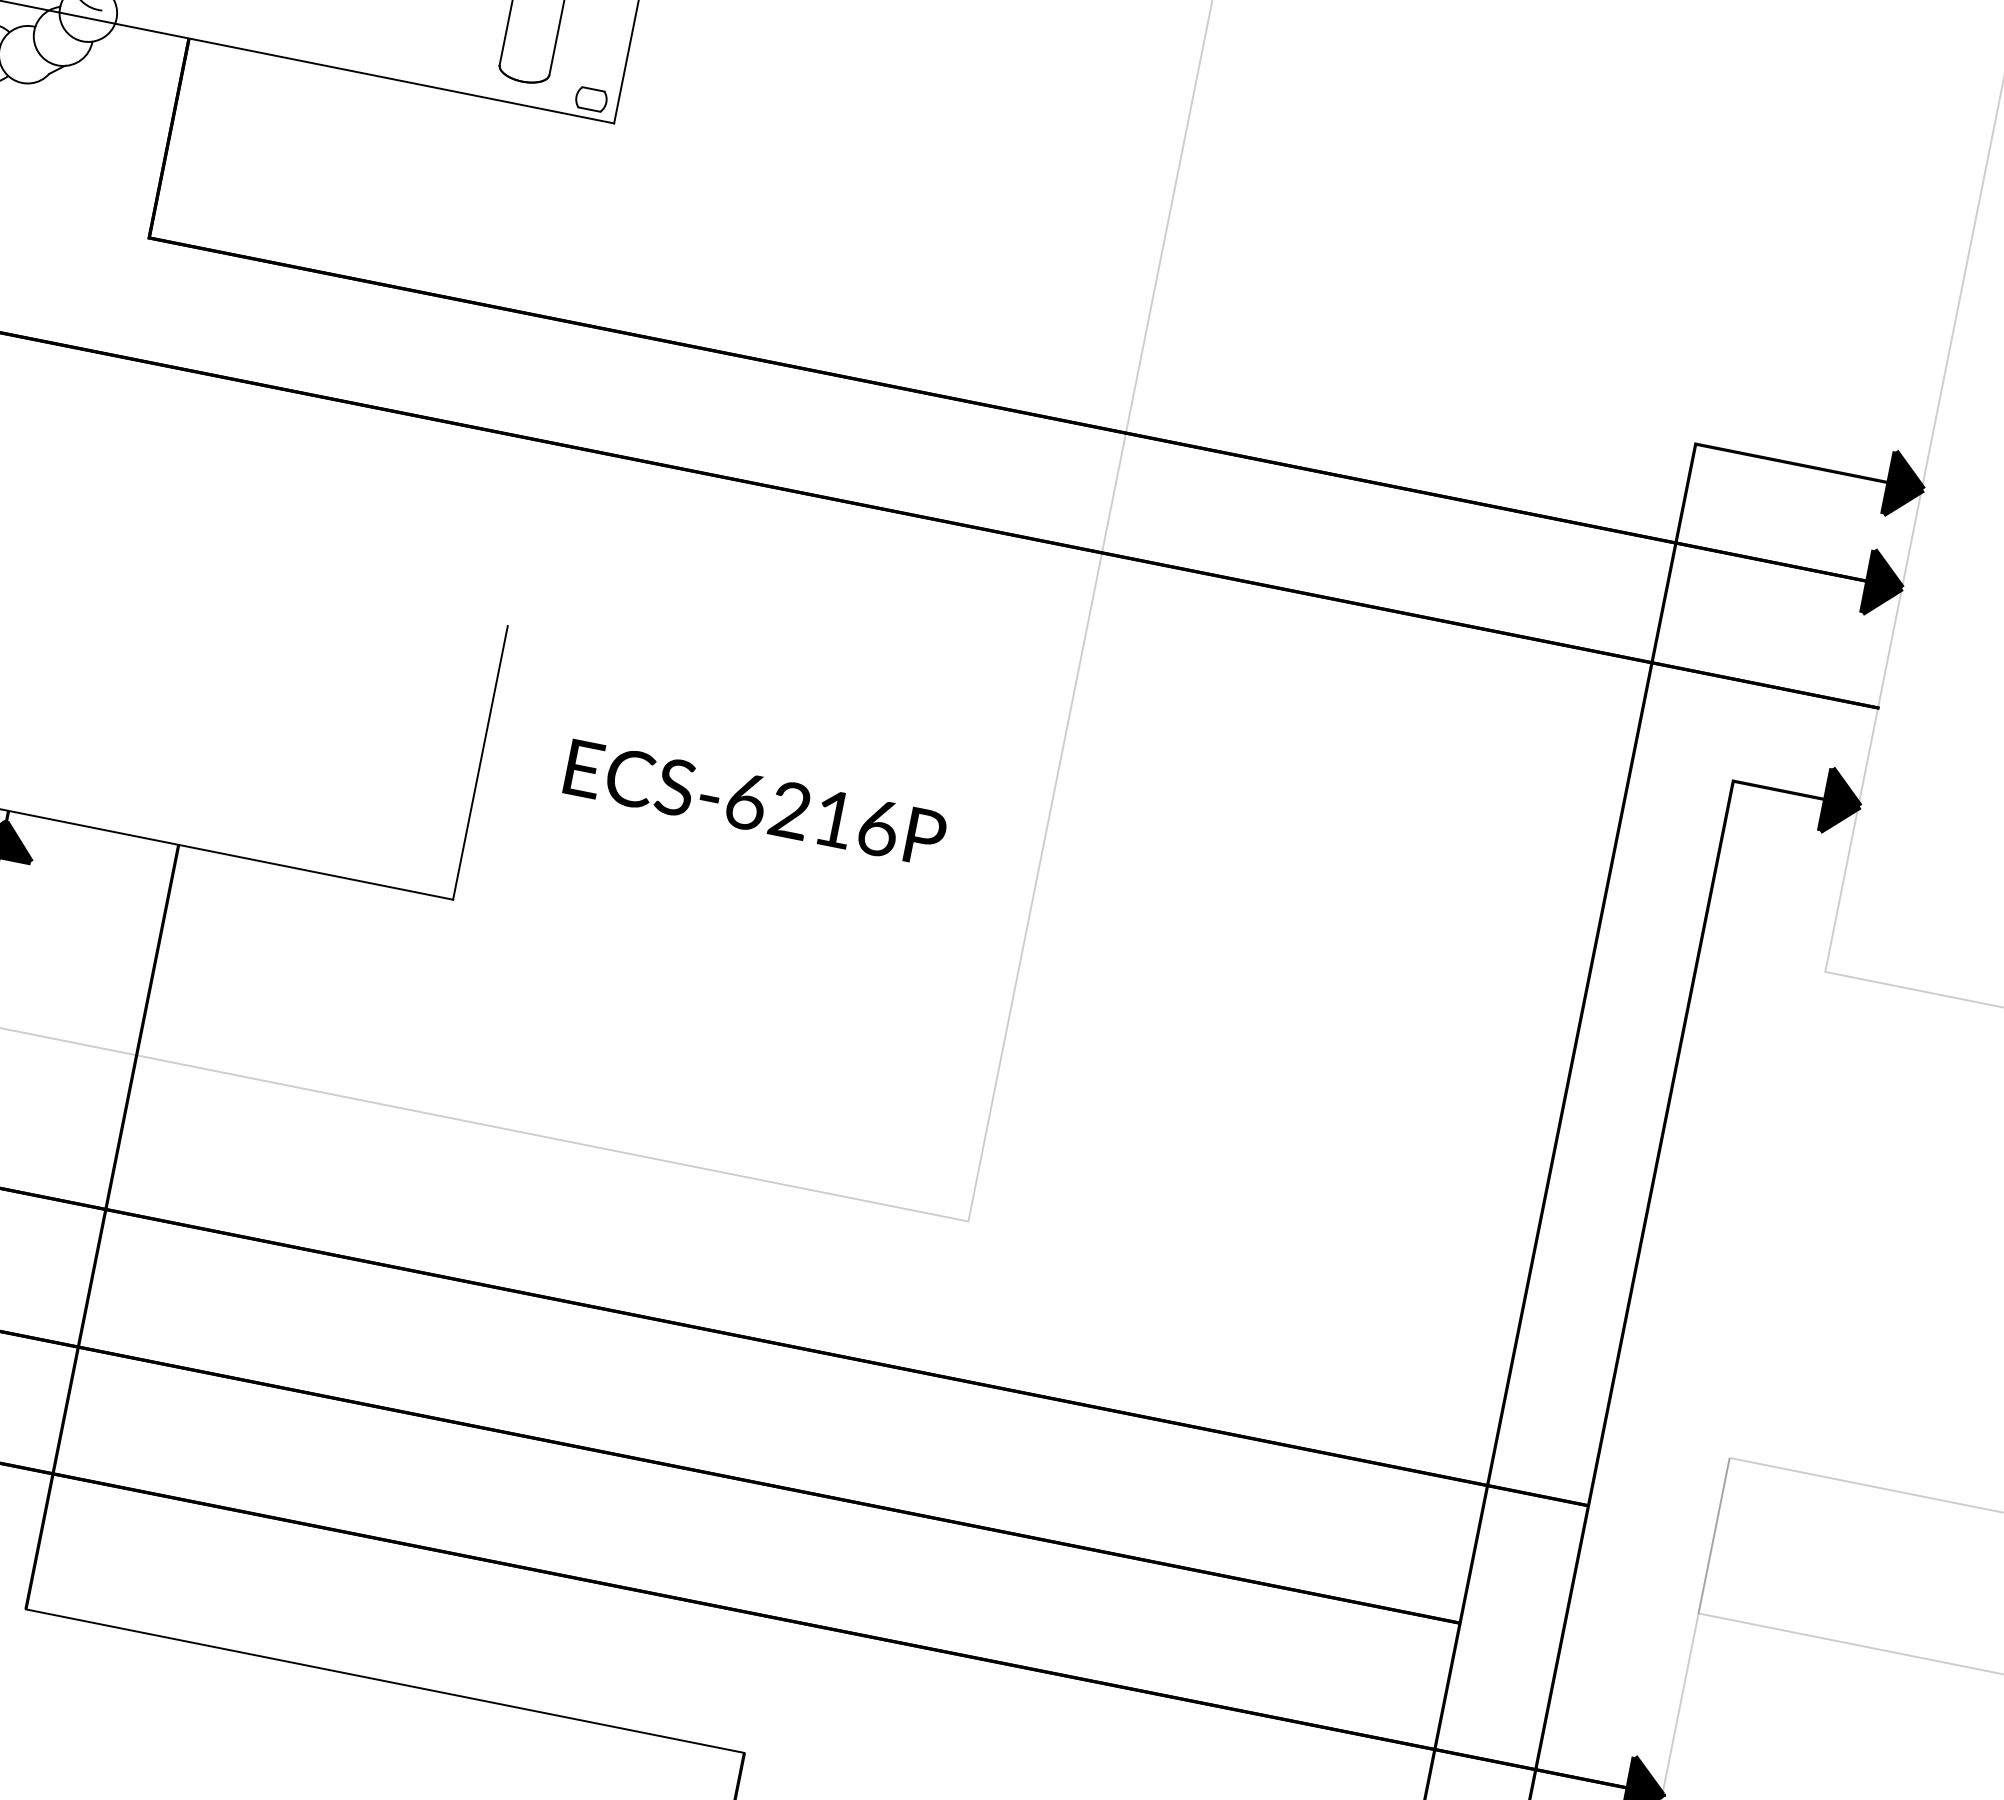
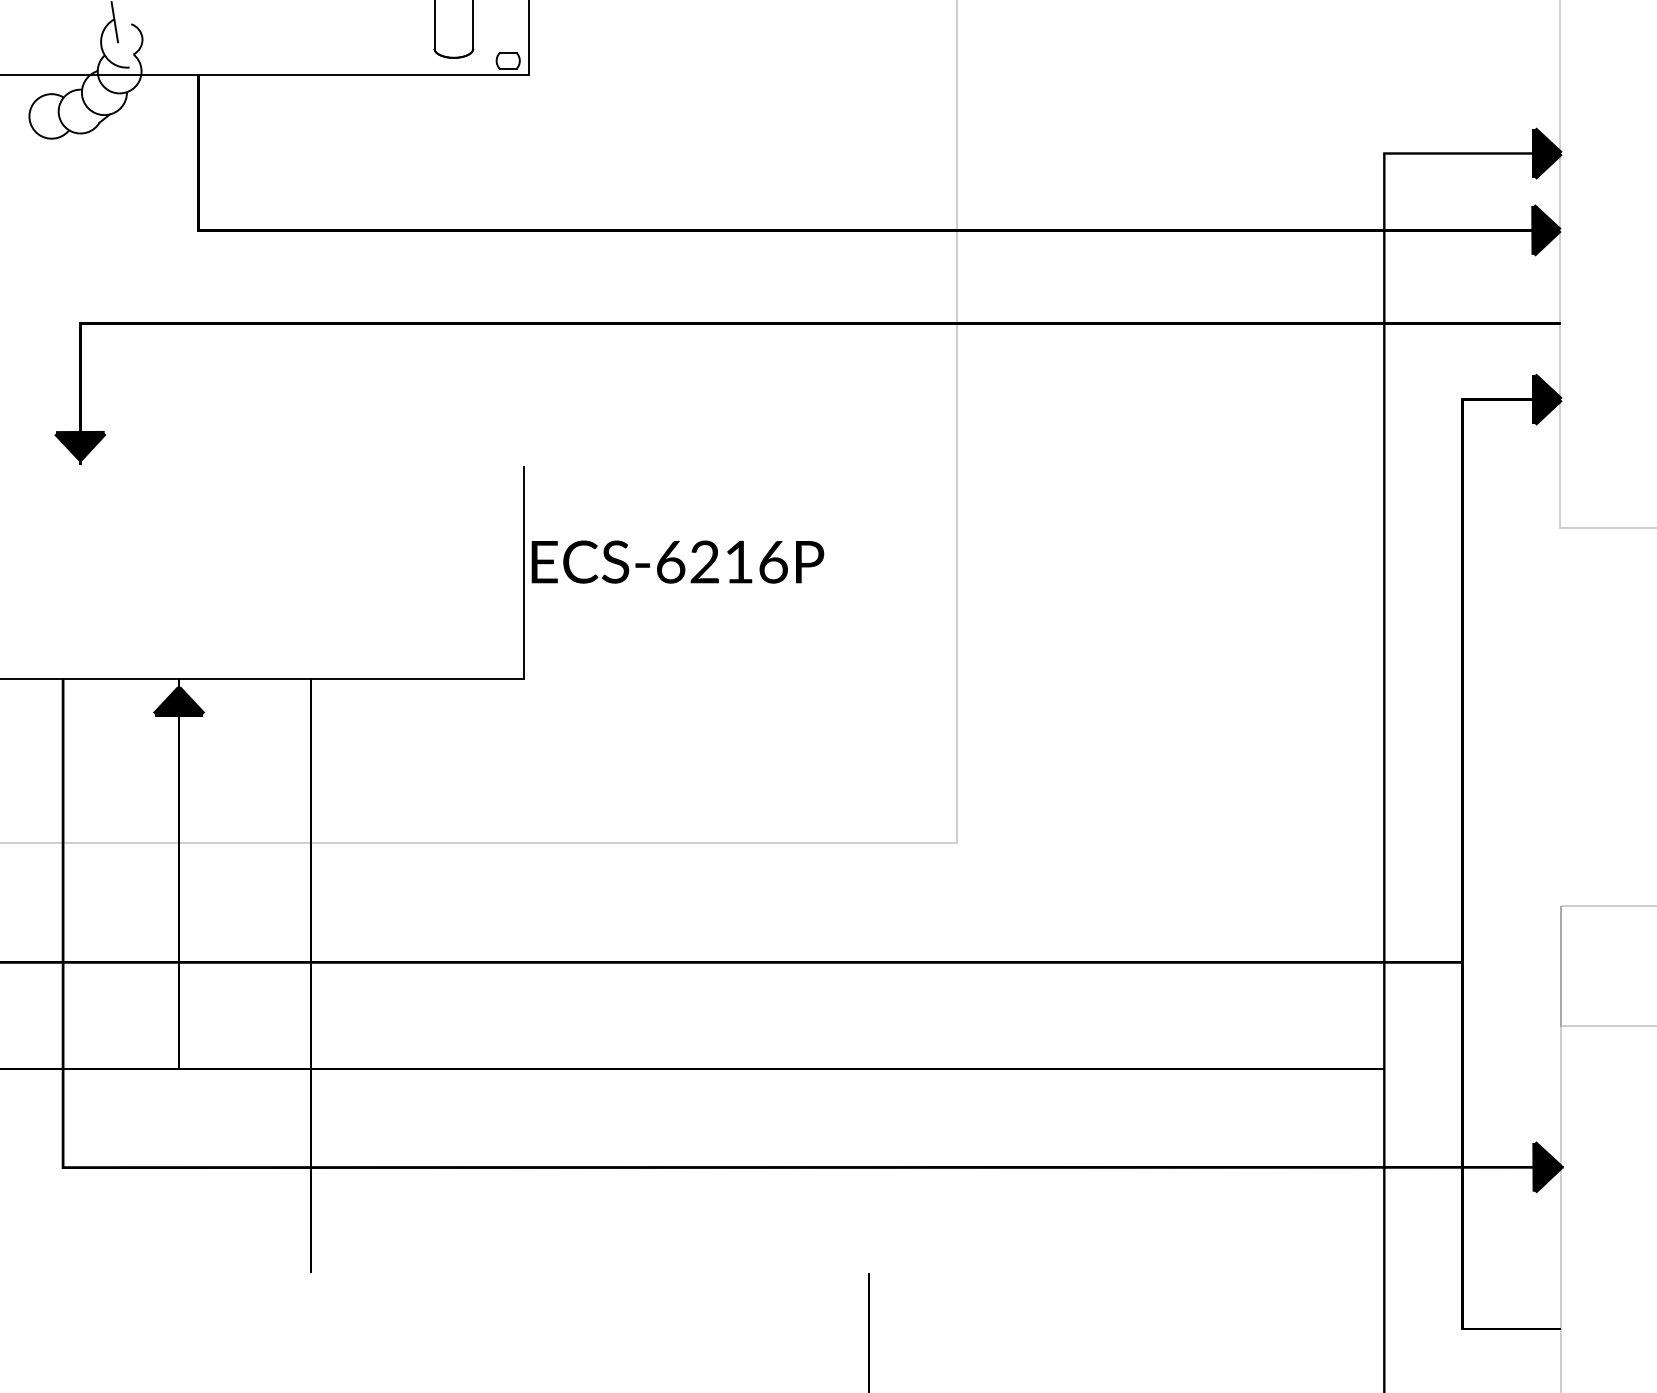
text: (755, 802) -> (677, 561), moved
line: (385, 1680) -> (590, 1272), removed

